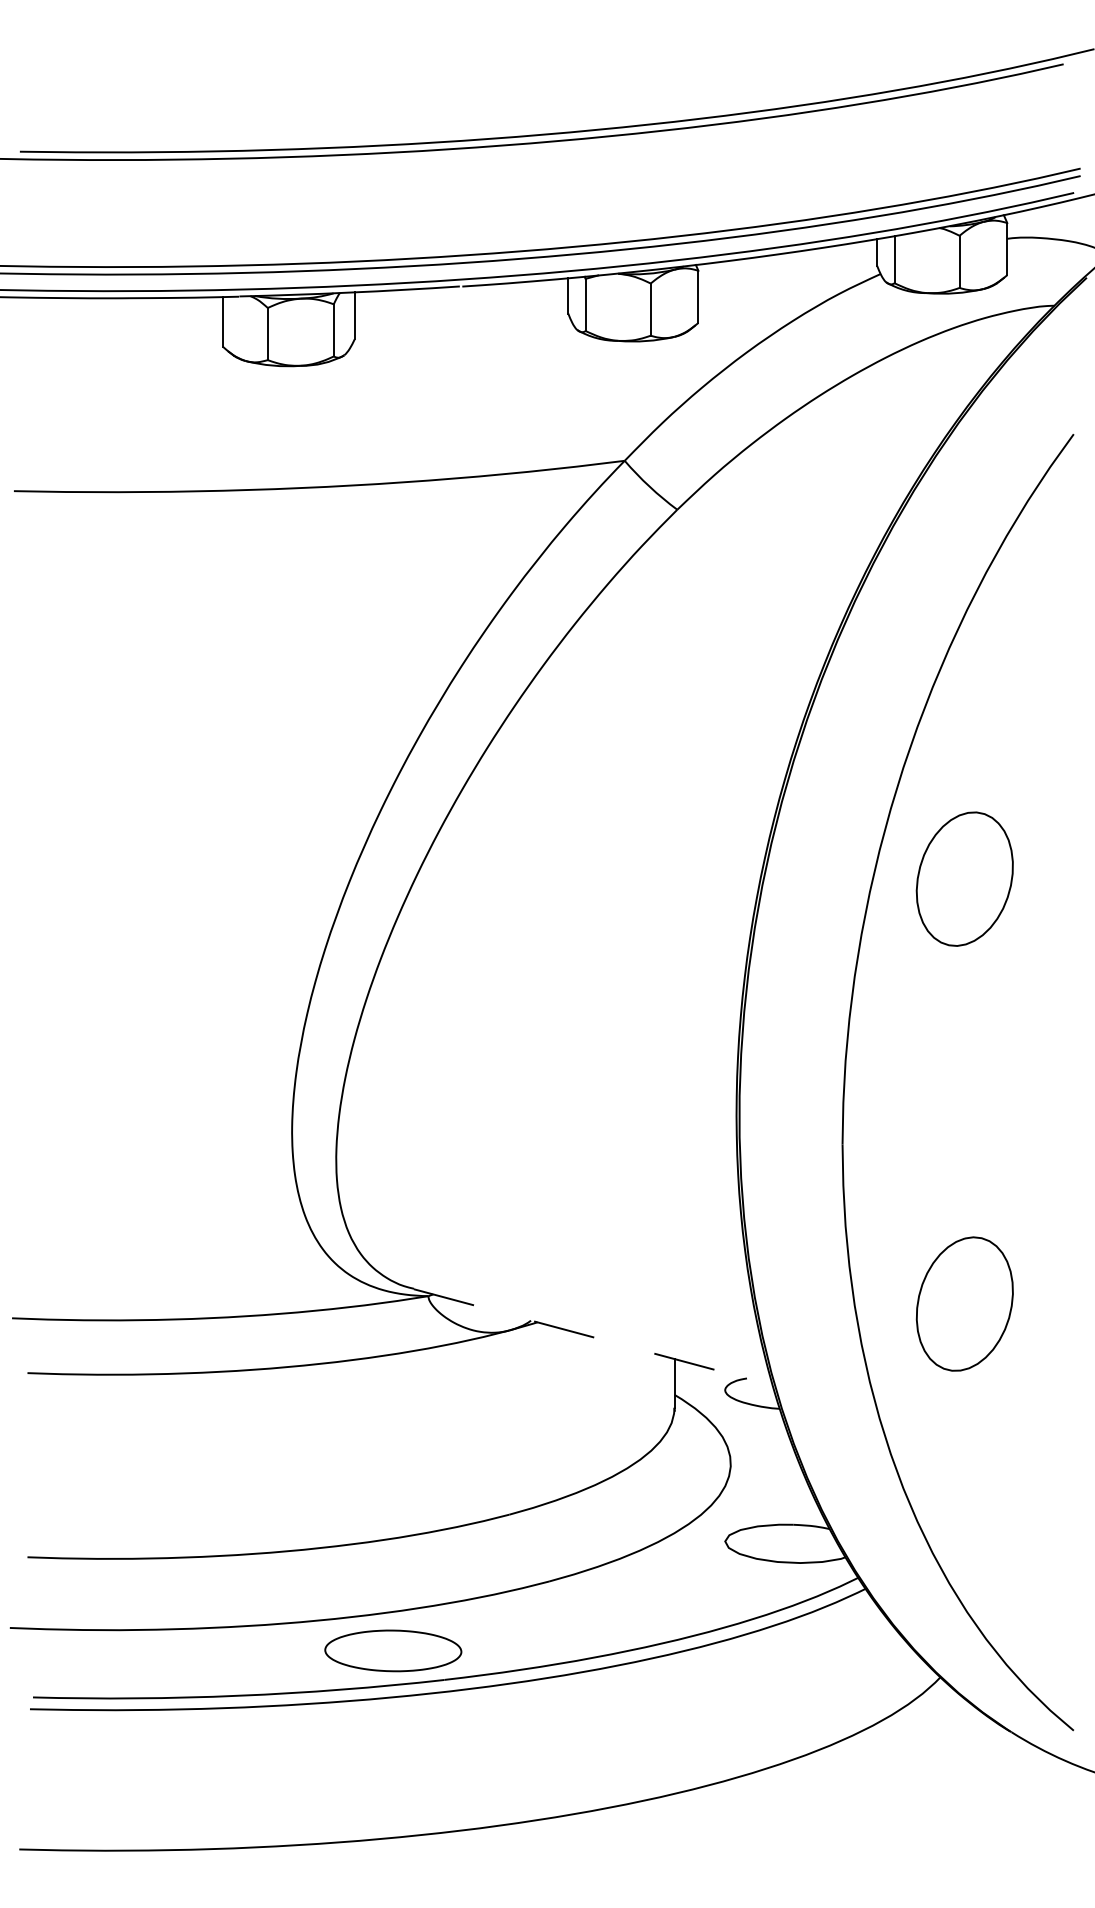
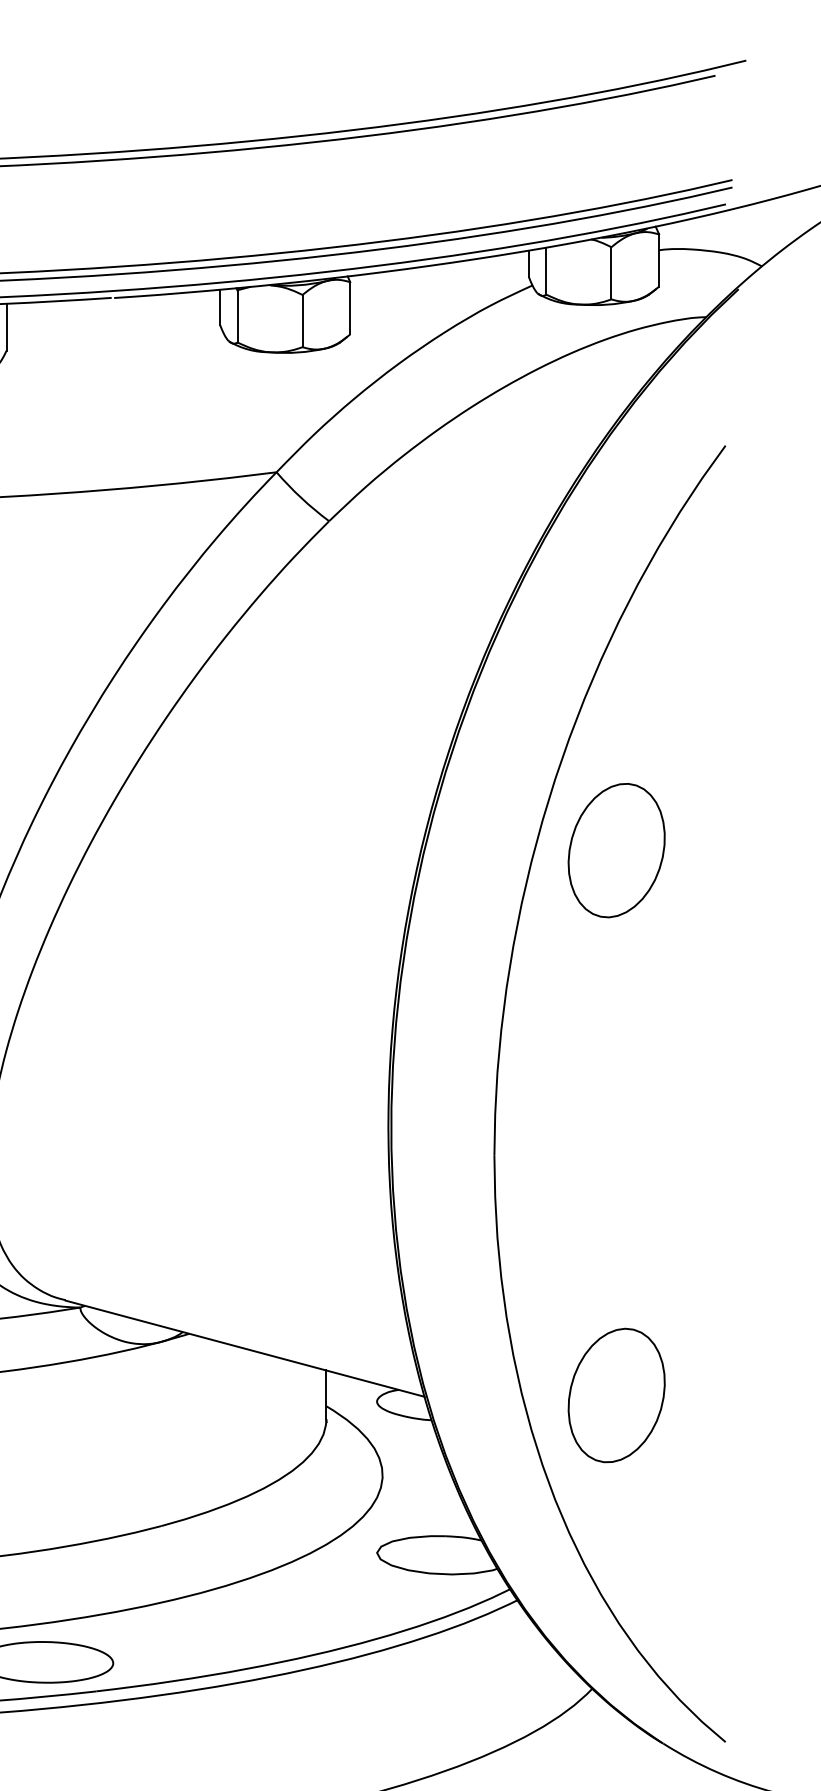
part: (964, 878) -> (616, 849), moved
part: (964, 1303) -> (616, 1394), moved
line: (593, 1337) -> (245, 1348), dashed -> solid

